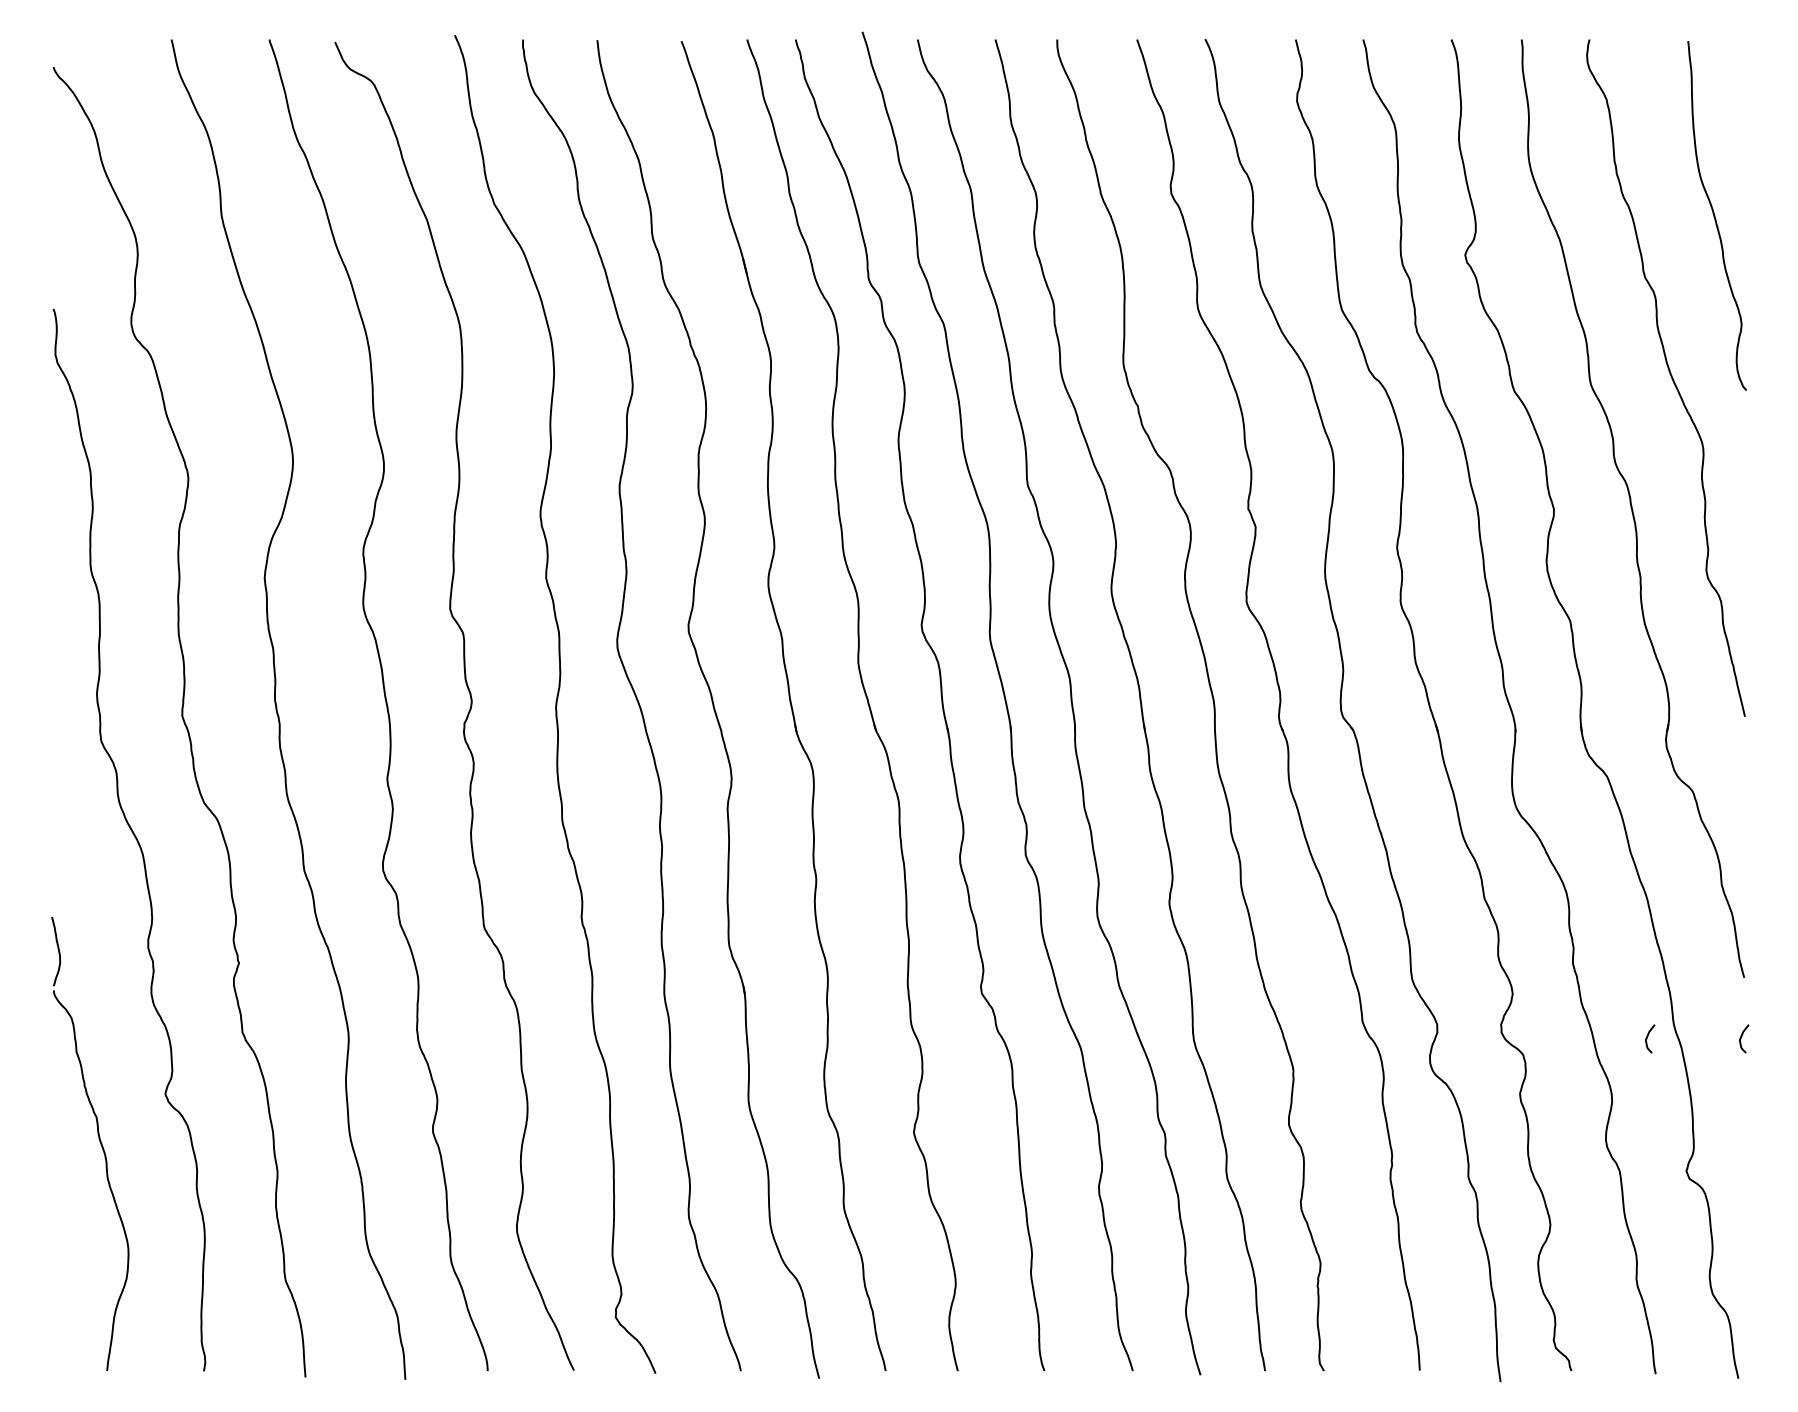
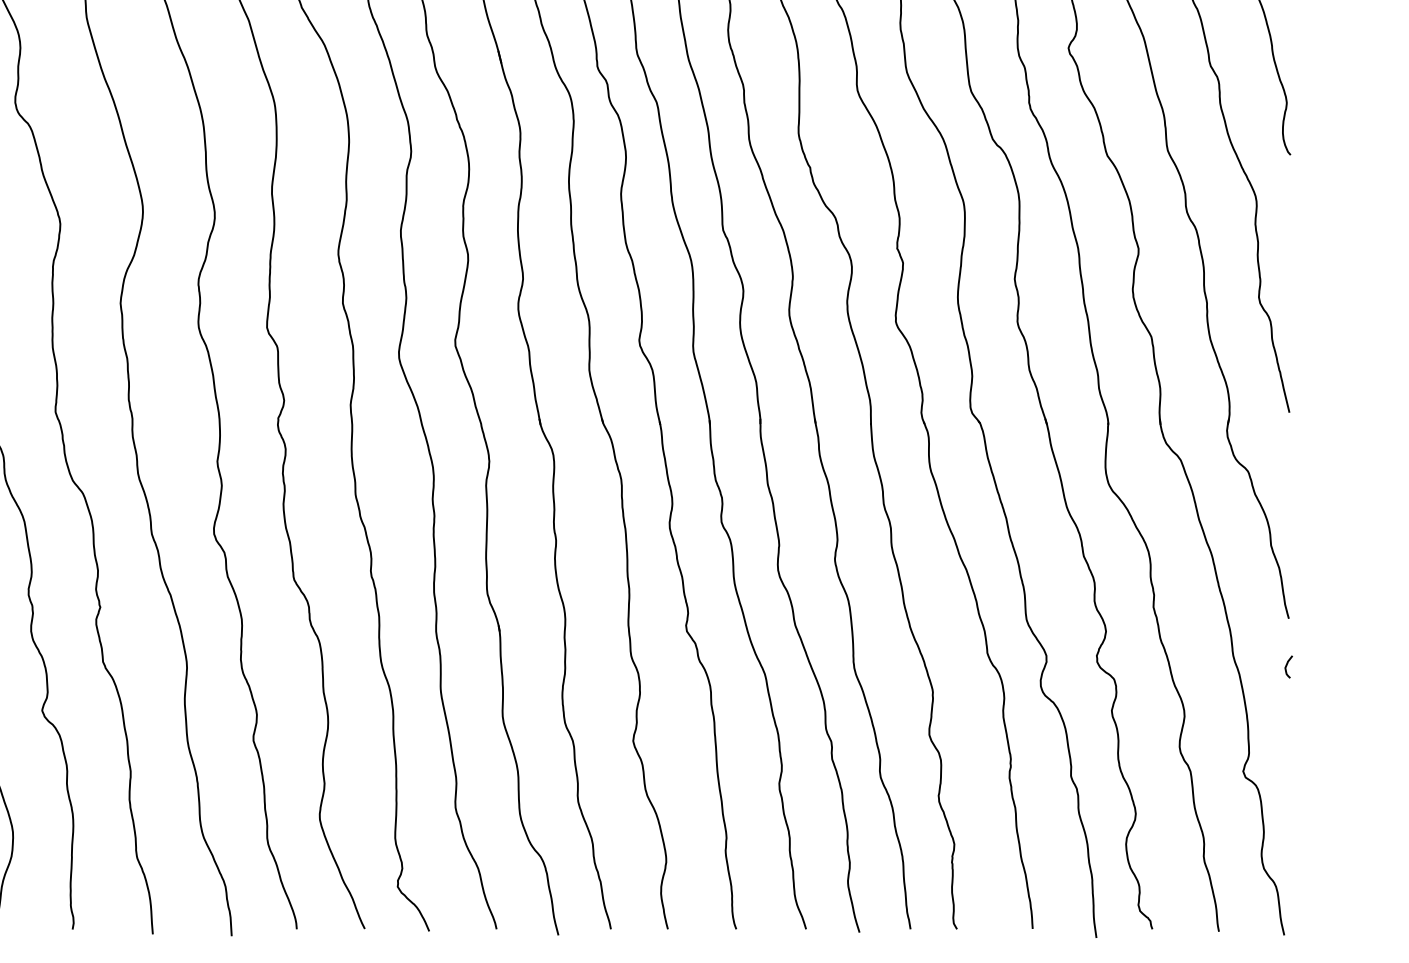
curve: (1648, 1036) -> (1213, 665), removed

